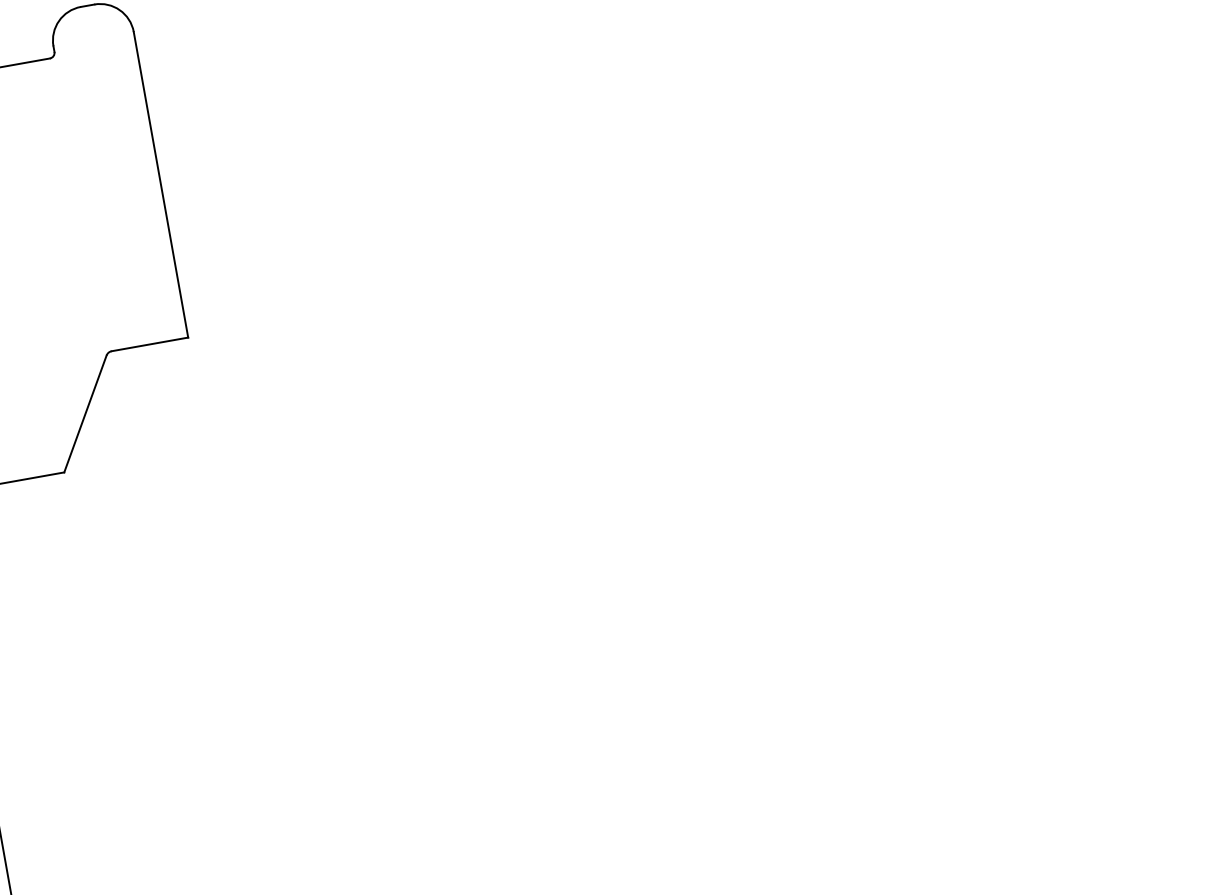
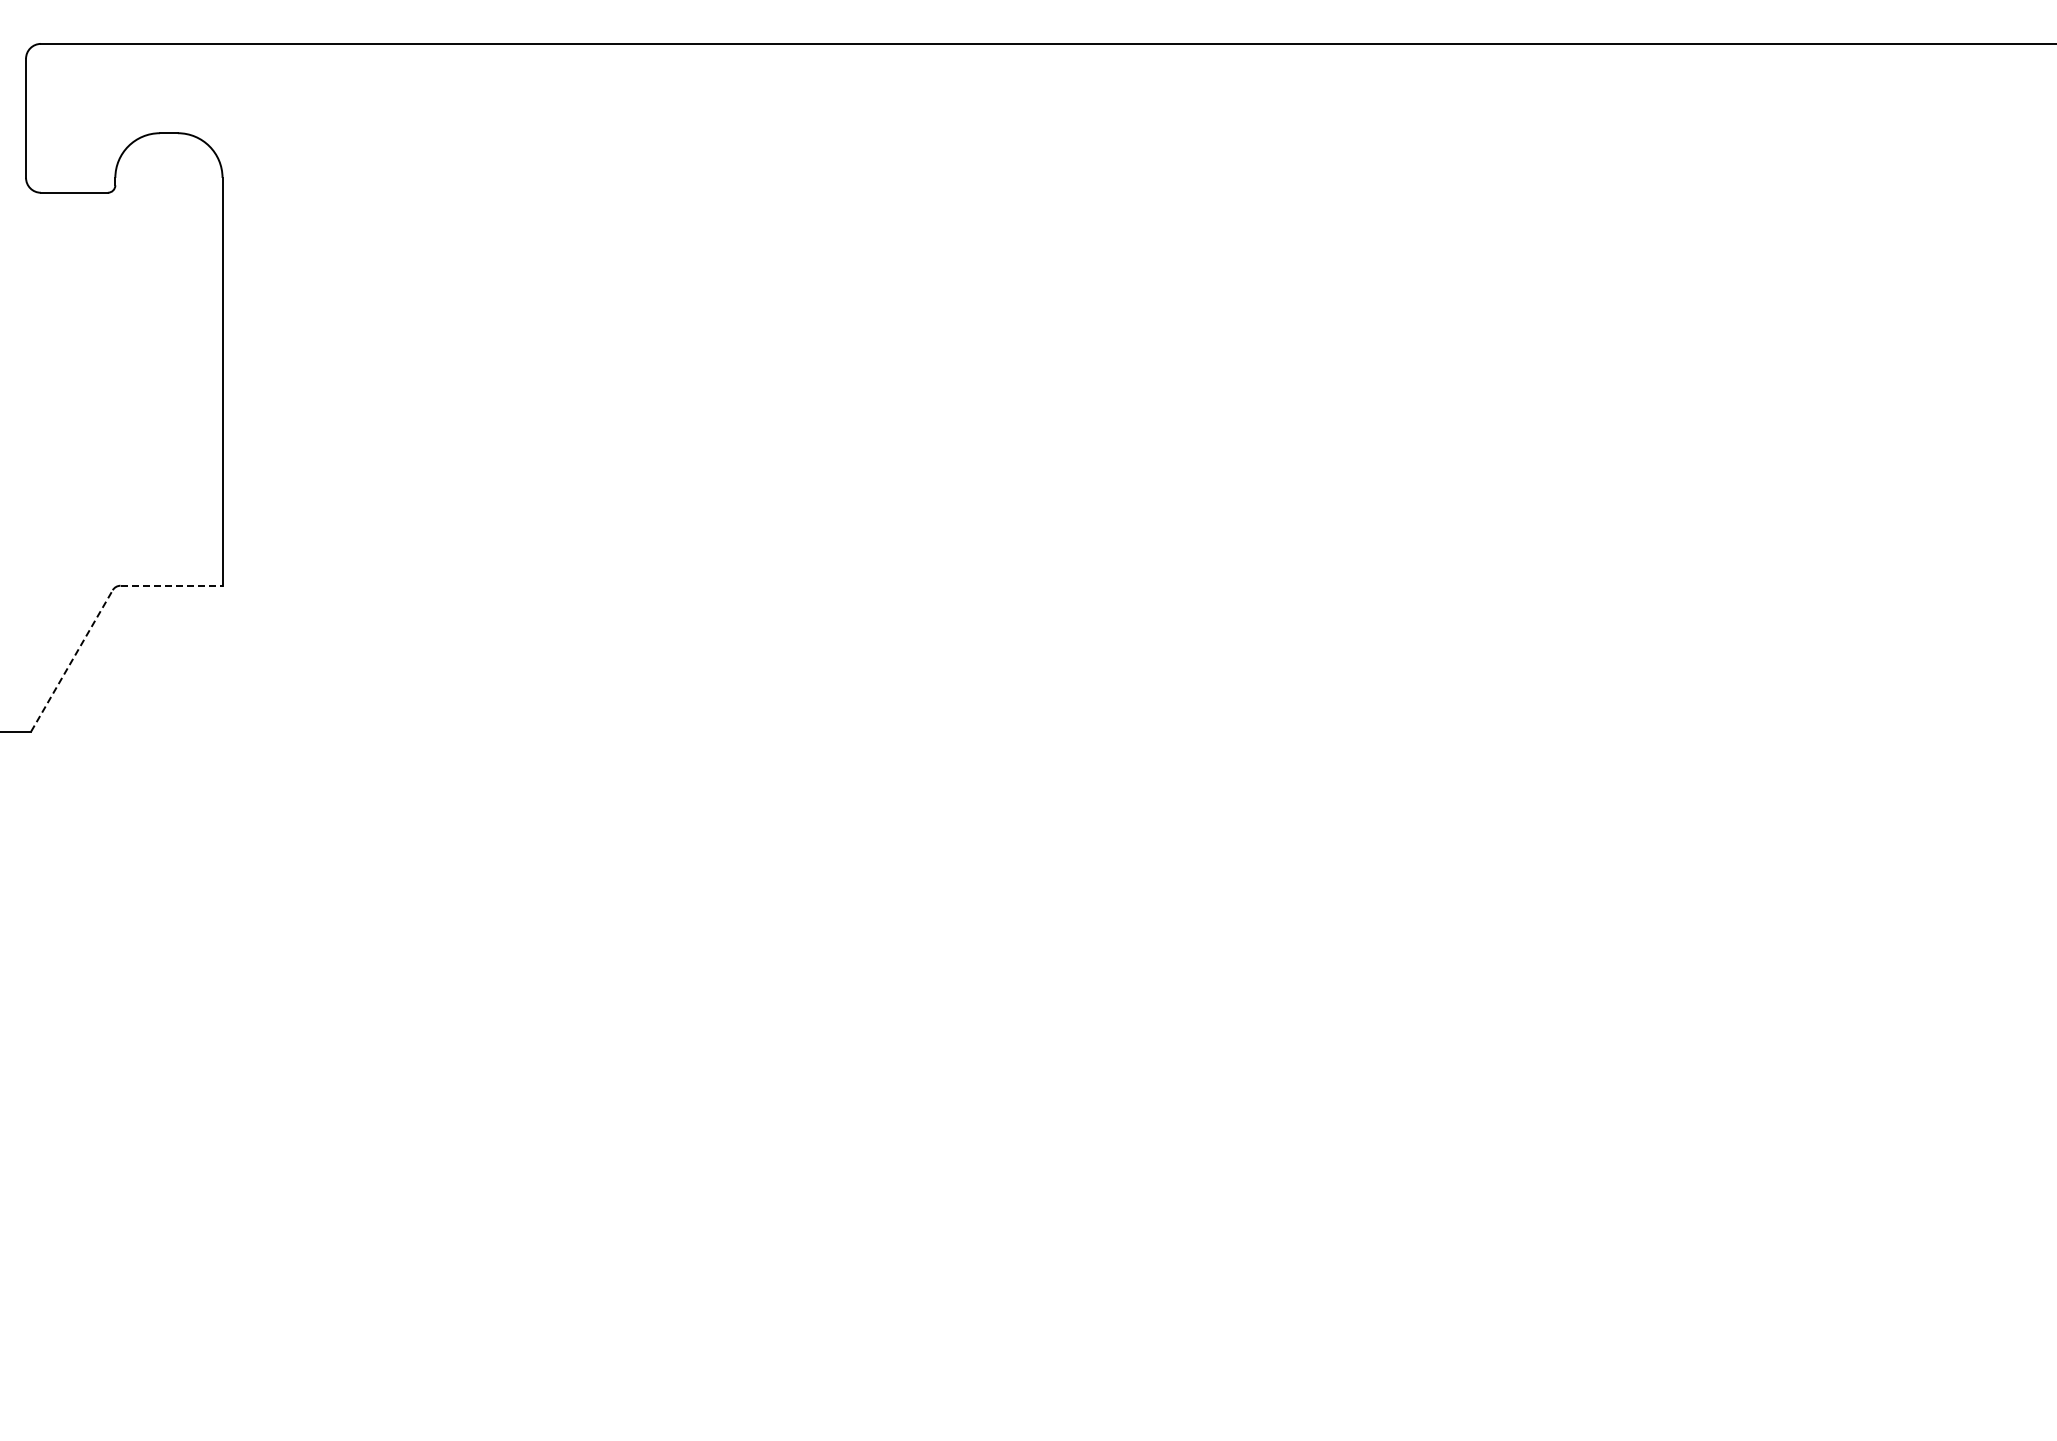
line: (150, 344) -> (172, 585), solid -> dashed
line: (85, 413) -> (71, 660), solid -> dashed

